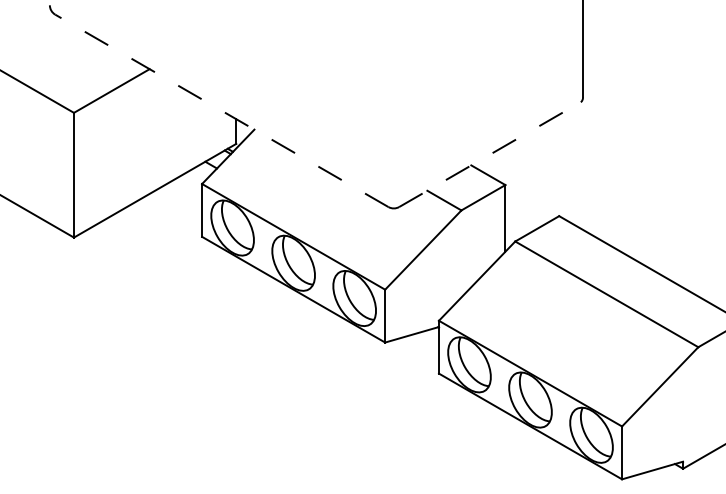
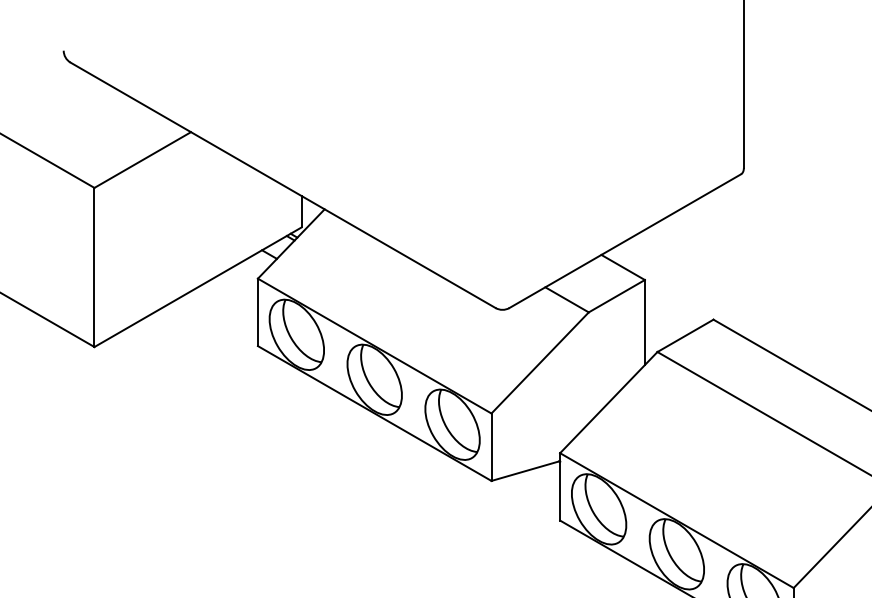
line: (221, 110) -> (282, 184), dashed -> solid
line: (490, 154) -> (625, 241), dashed -> solid

